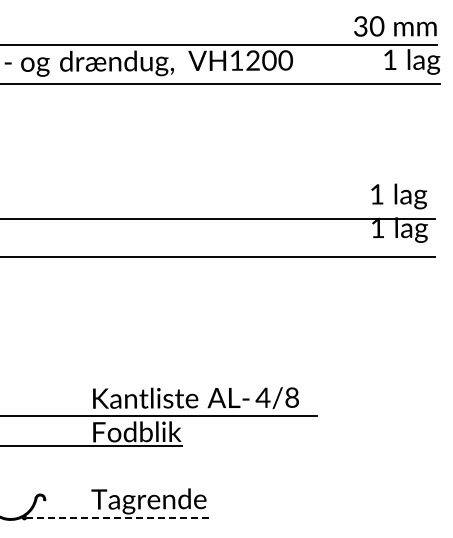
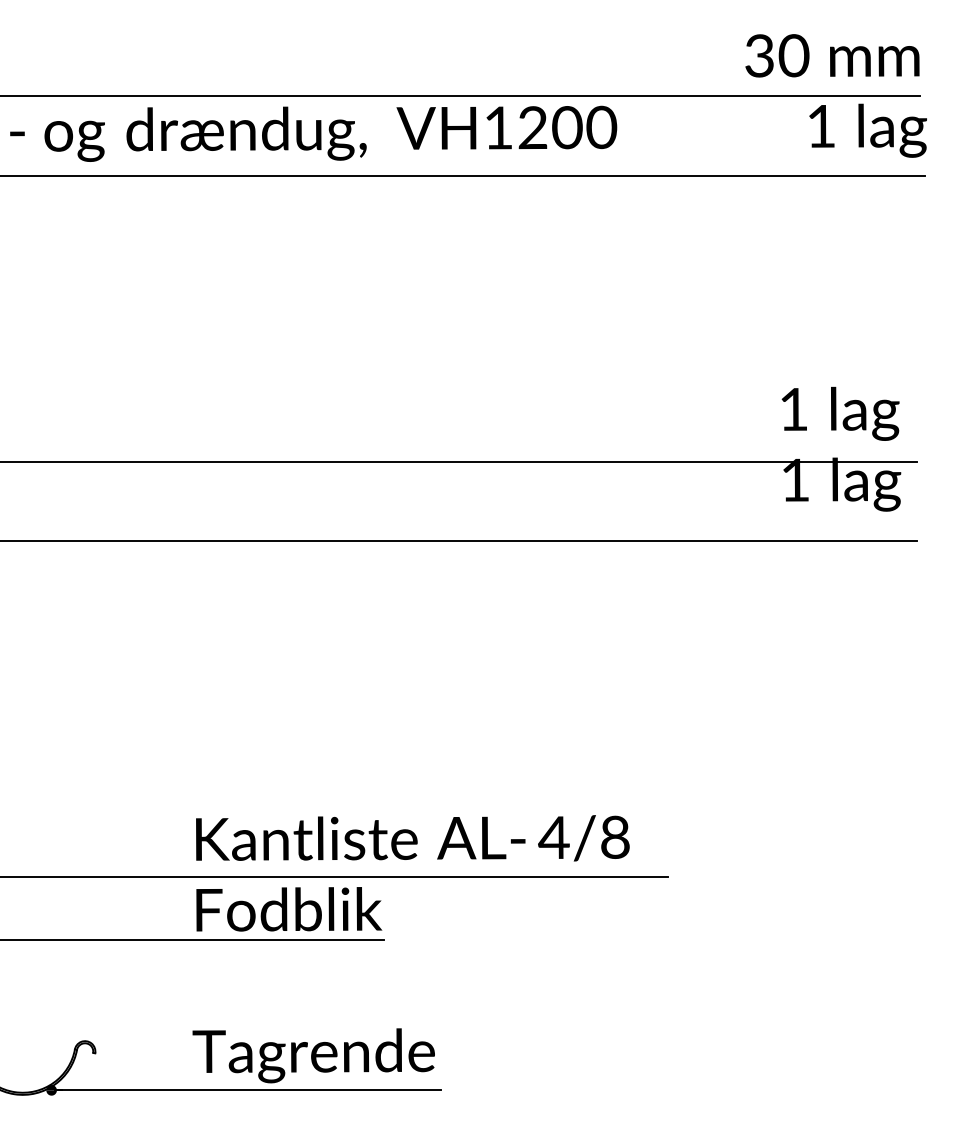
line: (117, 517) -> (247, 1089), dashed -> solid

